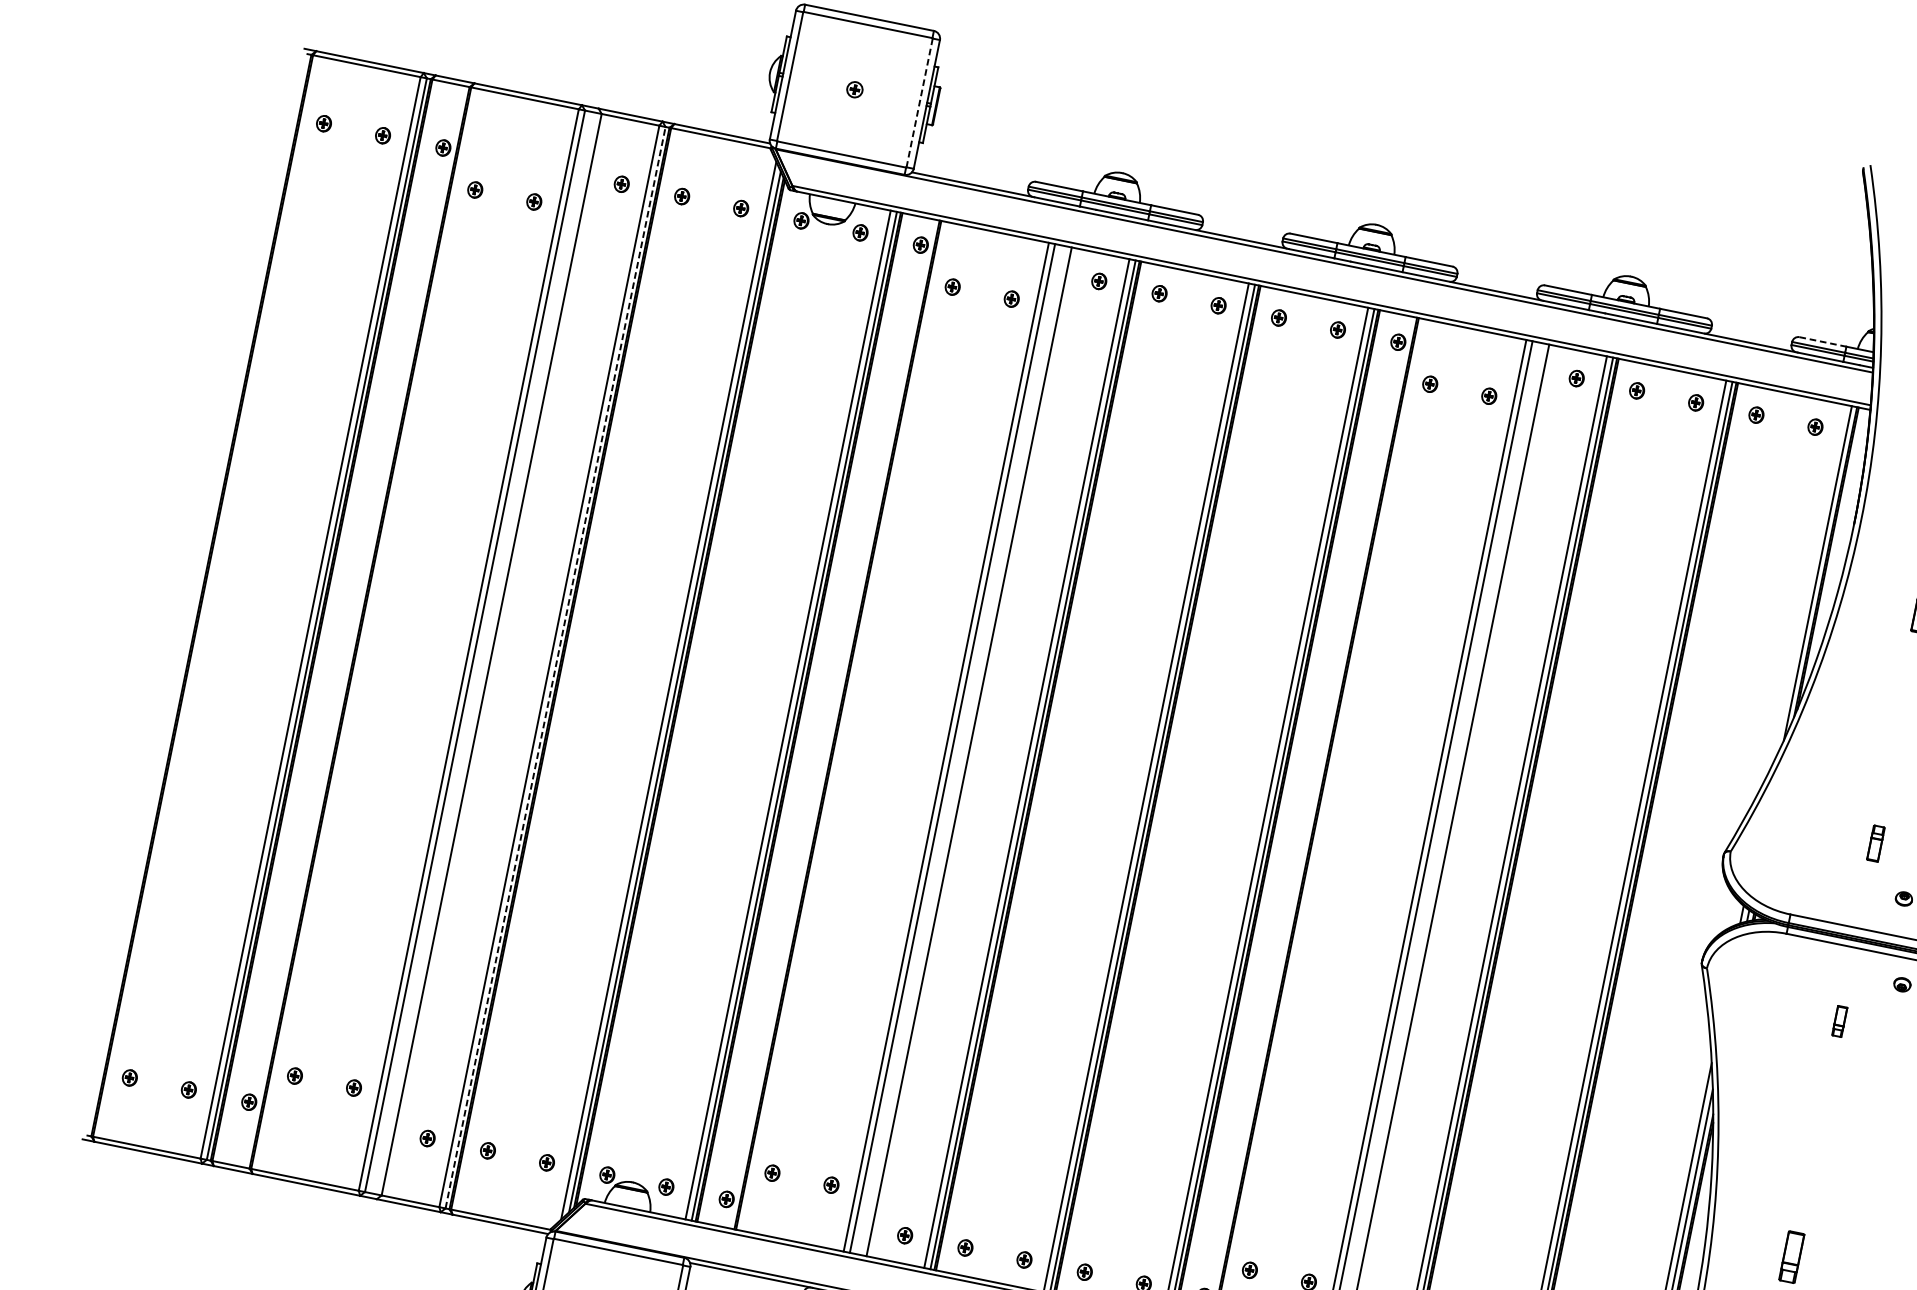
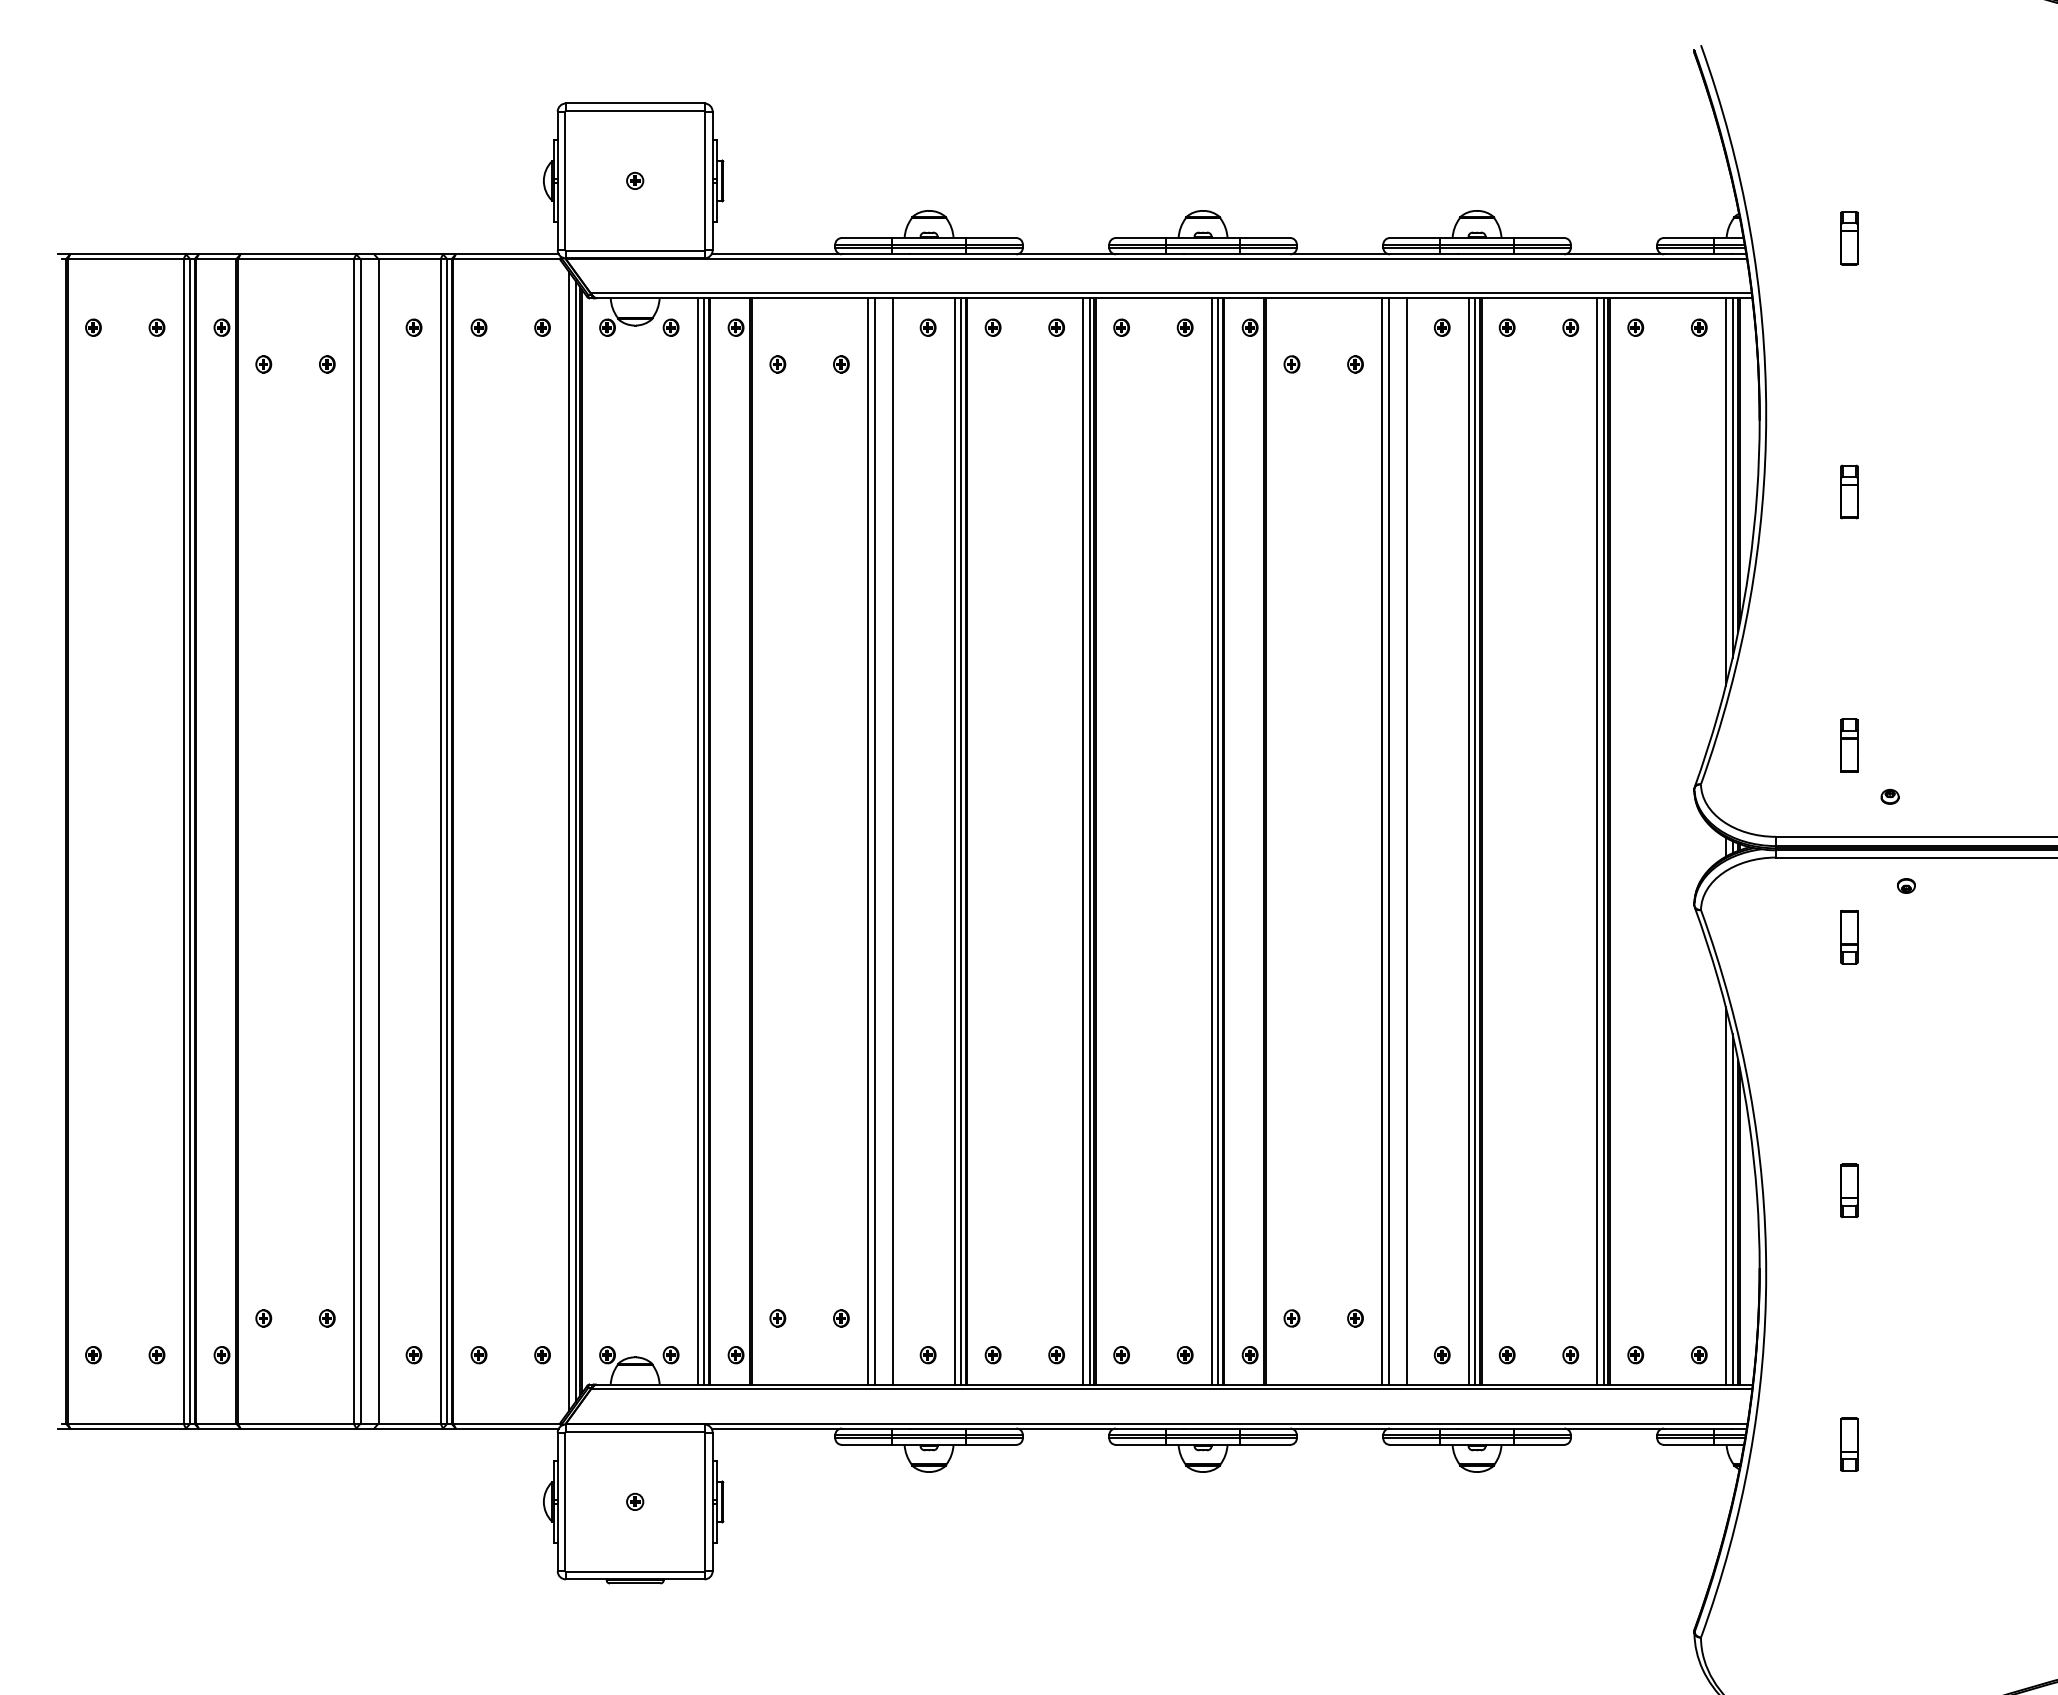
line: (919, 103) -> (704, 181), dashed -> solid
line: (1823, 342) -> (1689, 238), dashed -> solid
line: (1808, 584) -> (1725, 491), added
line: (555, 666) -> (447, 840), dashed -> solid
part: (1876, 843) -> (1849, 745), size x1.43
part: (1839, 1020) -> (1849, 936), size x1.67

